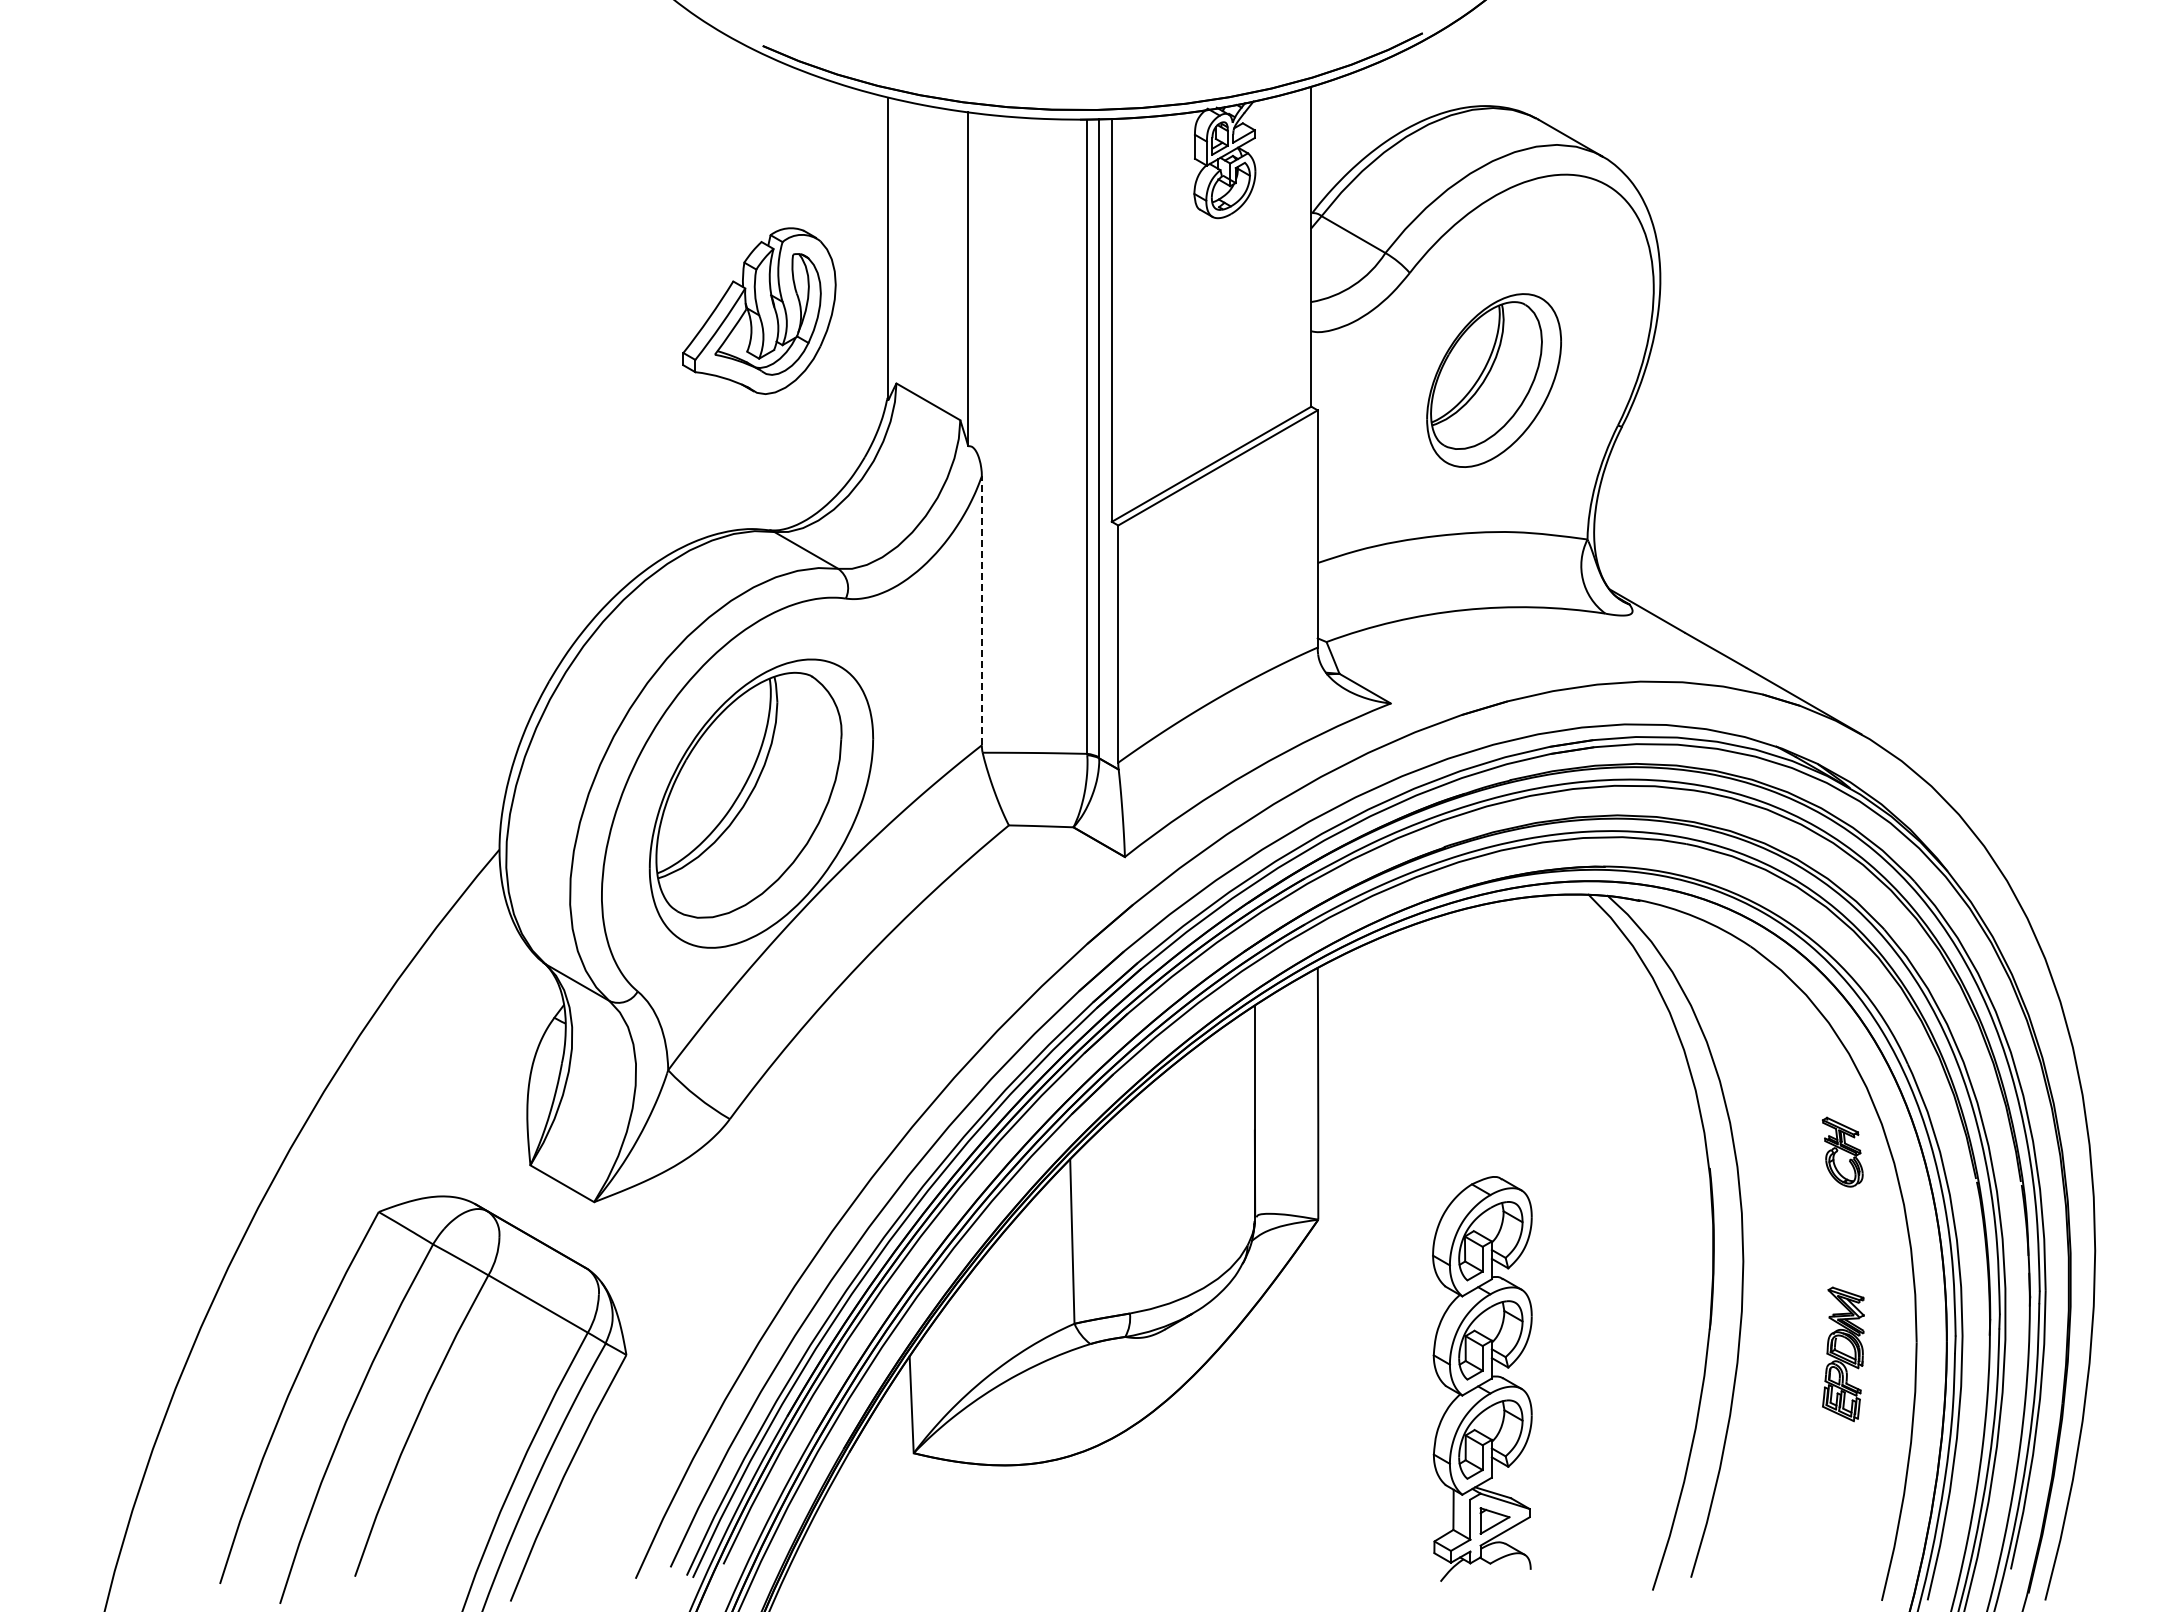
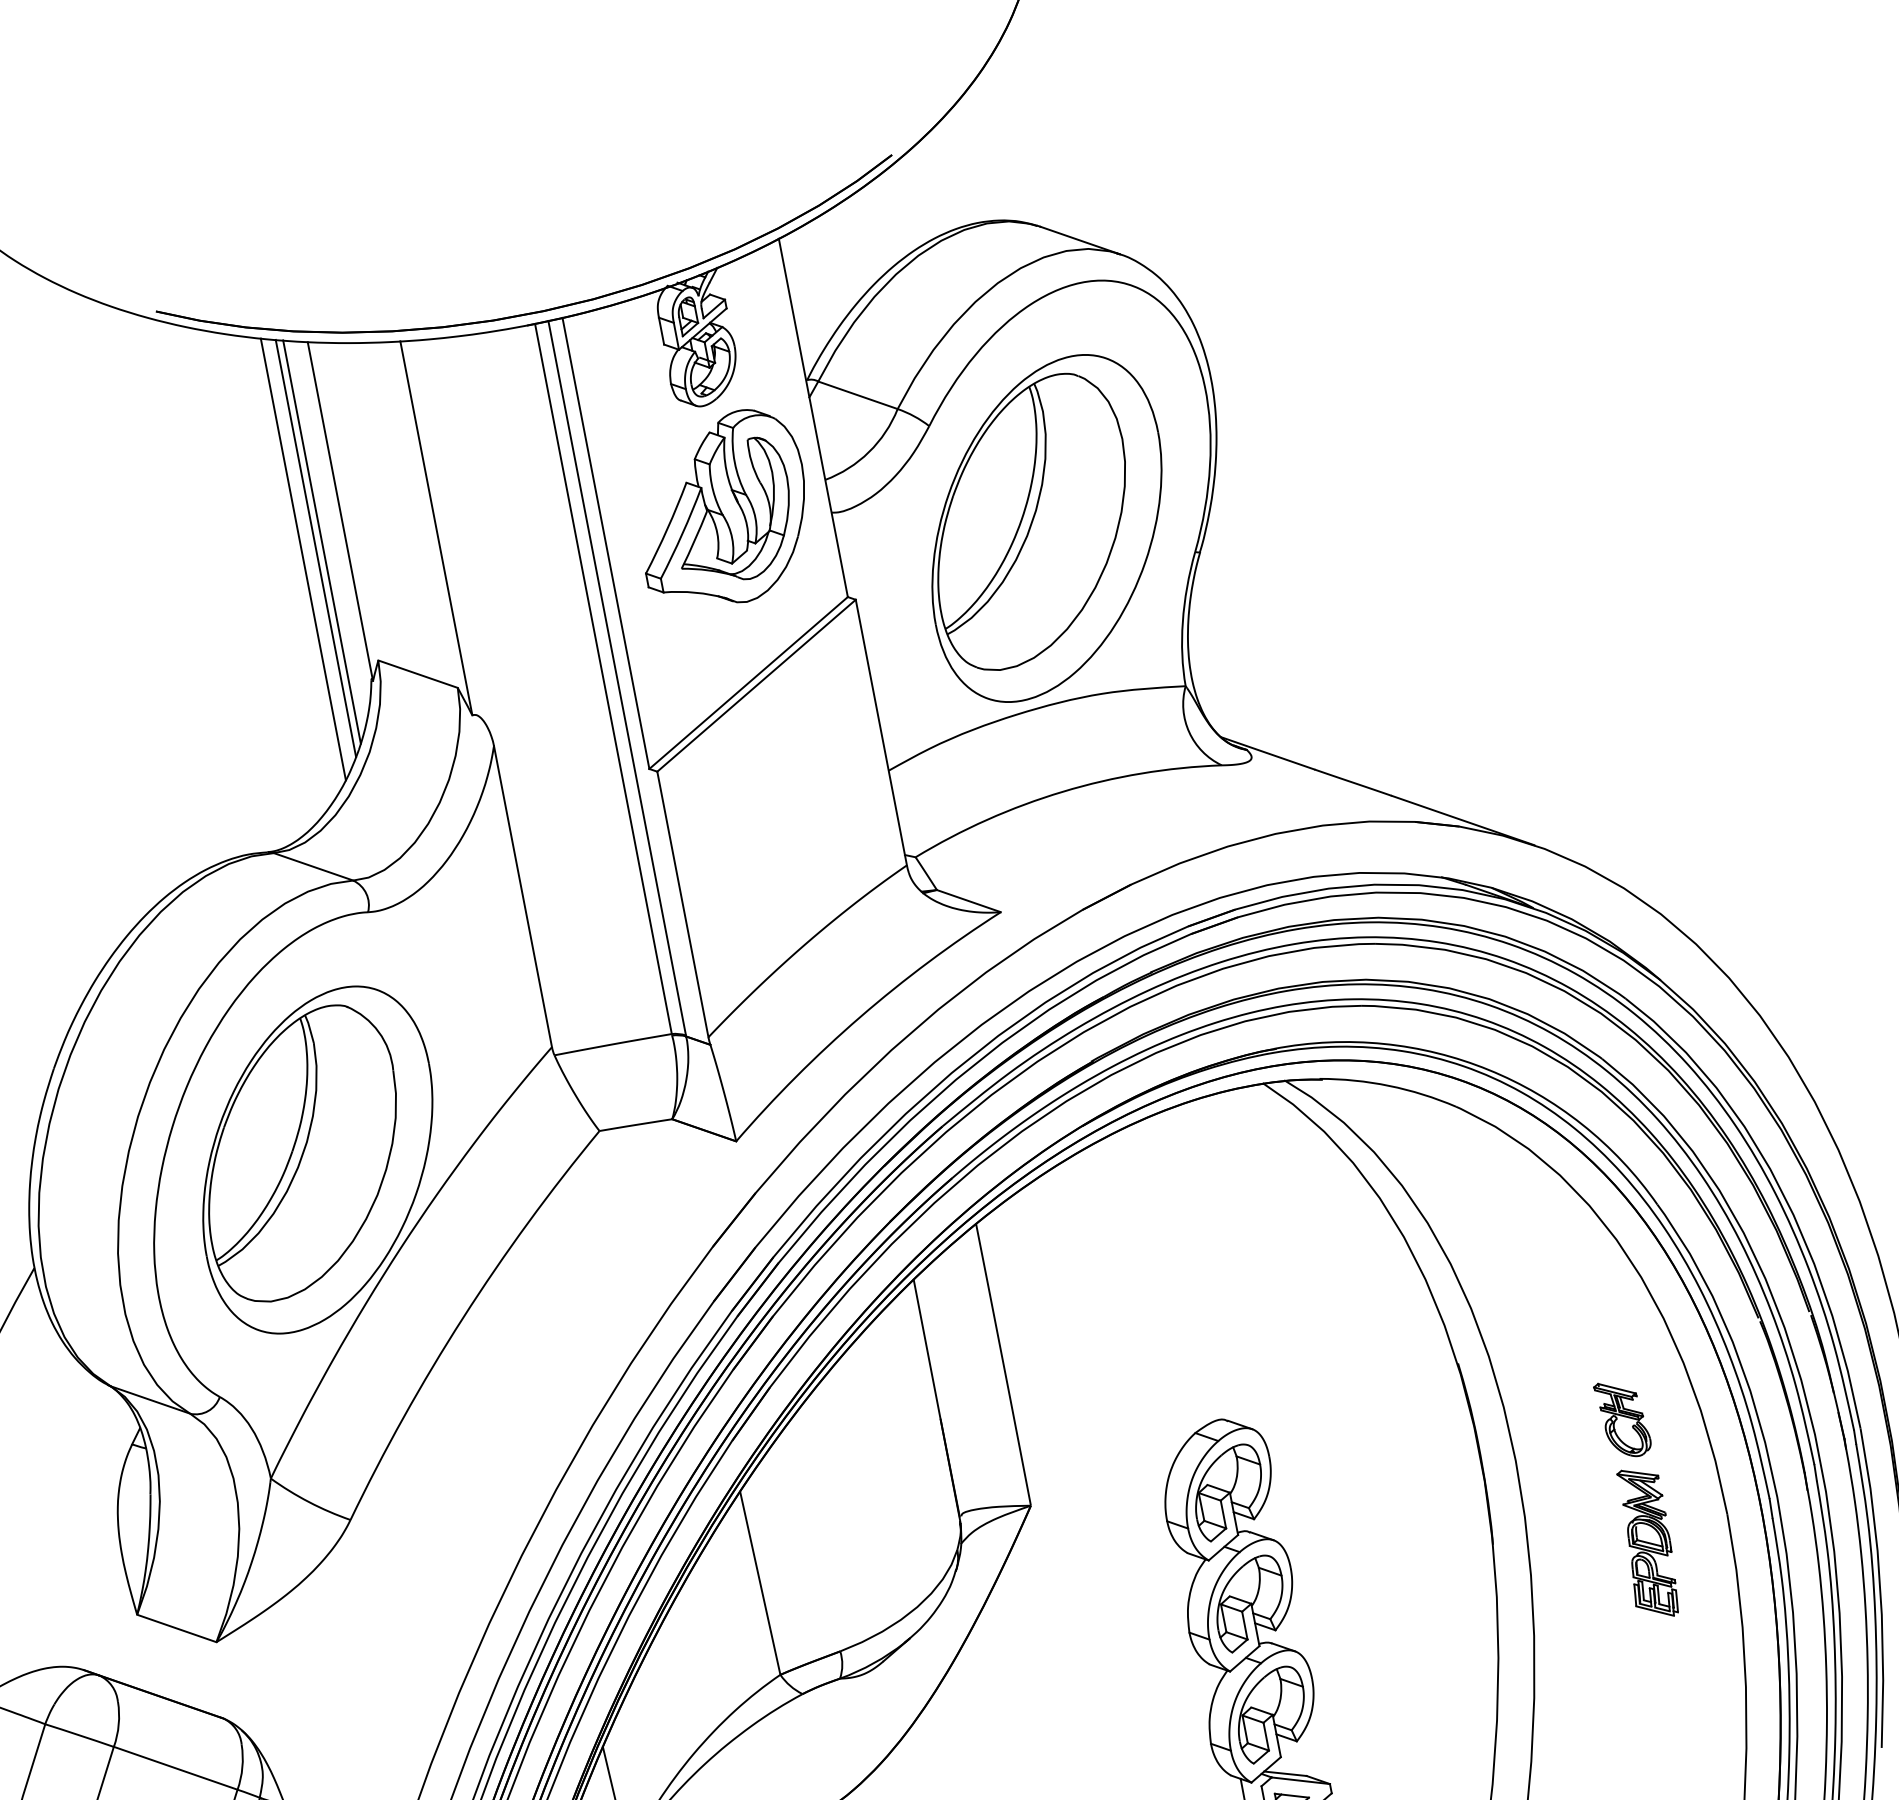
line: (867, 272) -> (322, 542), added
line: (861, 276) -> (316, 548), added
line: (848, 283) -> (303, 558), added
part: (759, 310) -> (722, 509), moved
part: (1493, 380) -> (1046, 528), size x1.67
line: (981, 610) -> (522, 896), dashed -> solid
part: (1842, 1151) -> (1622, 1418), moved

